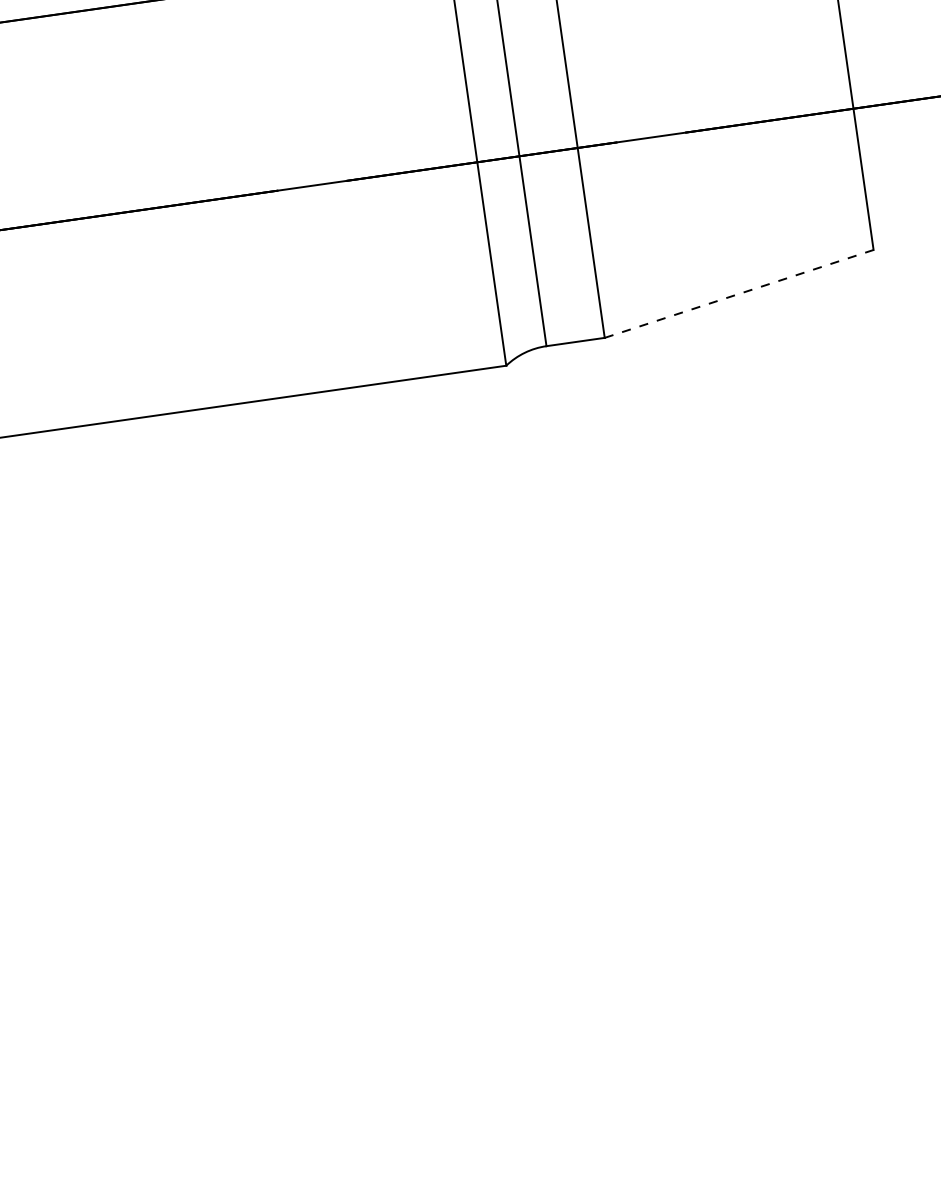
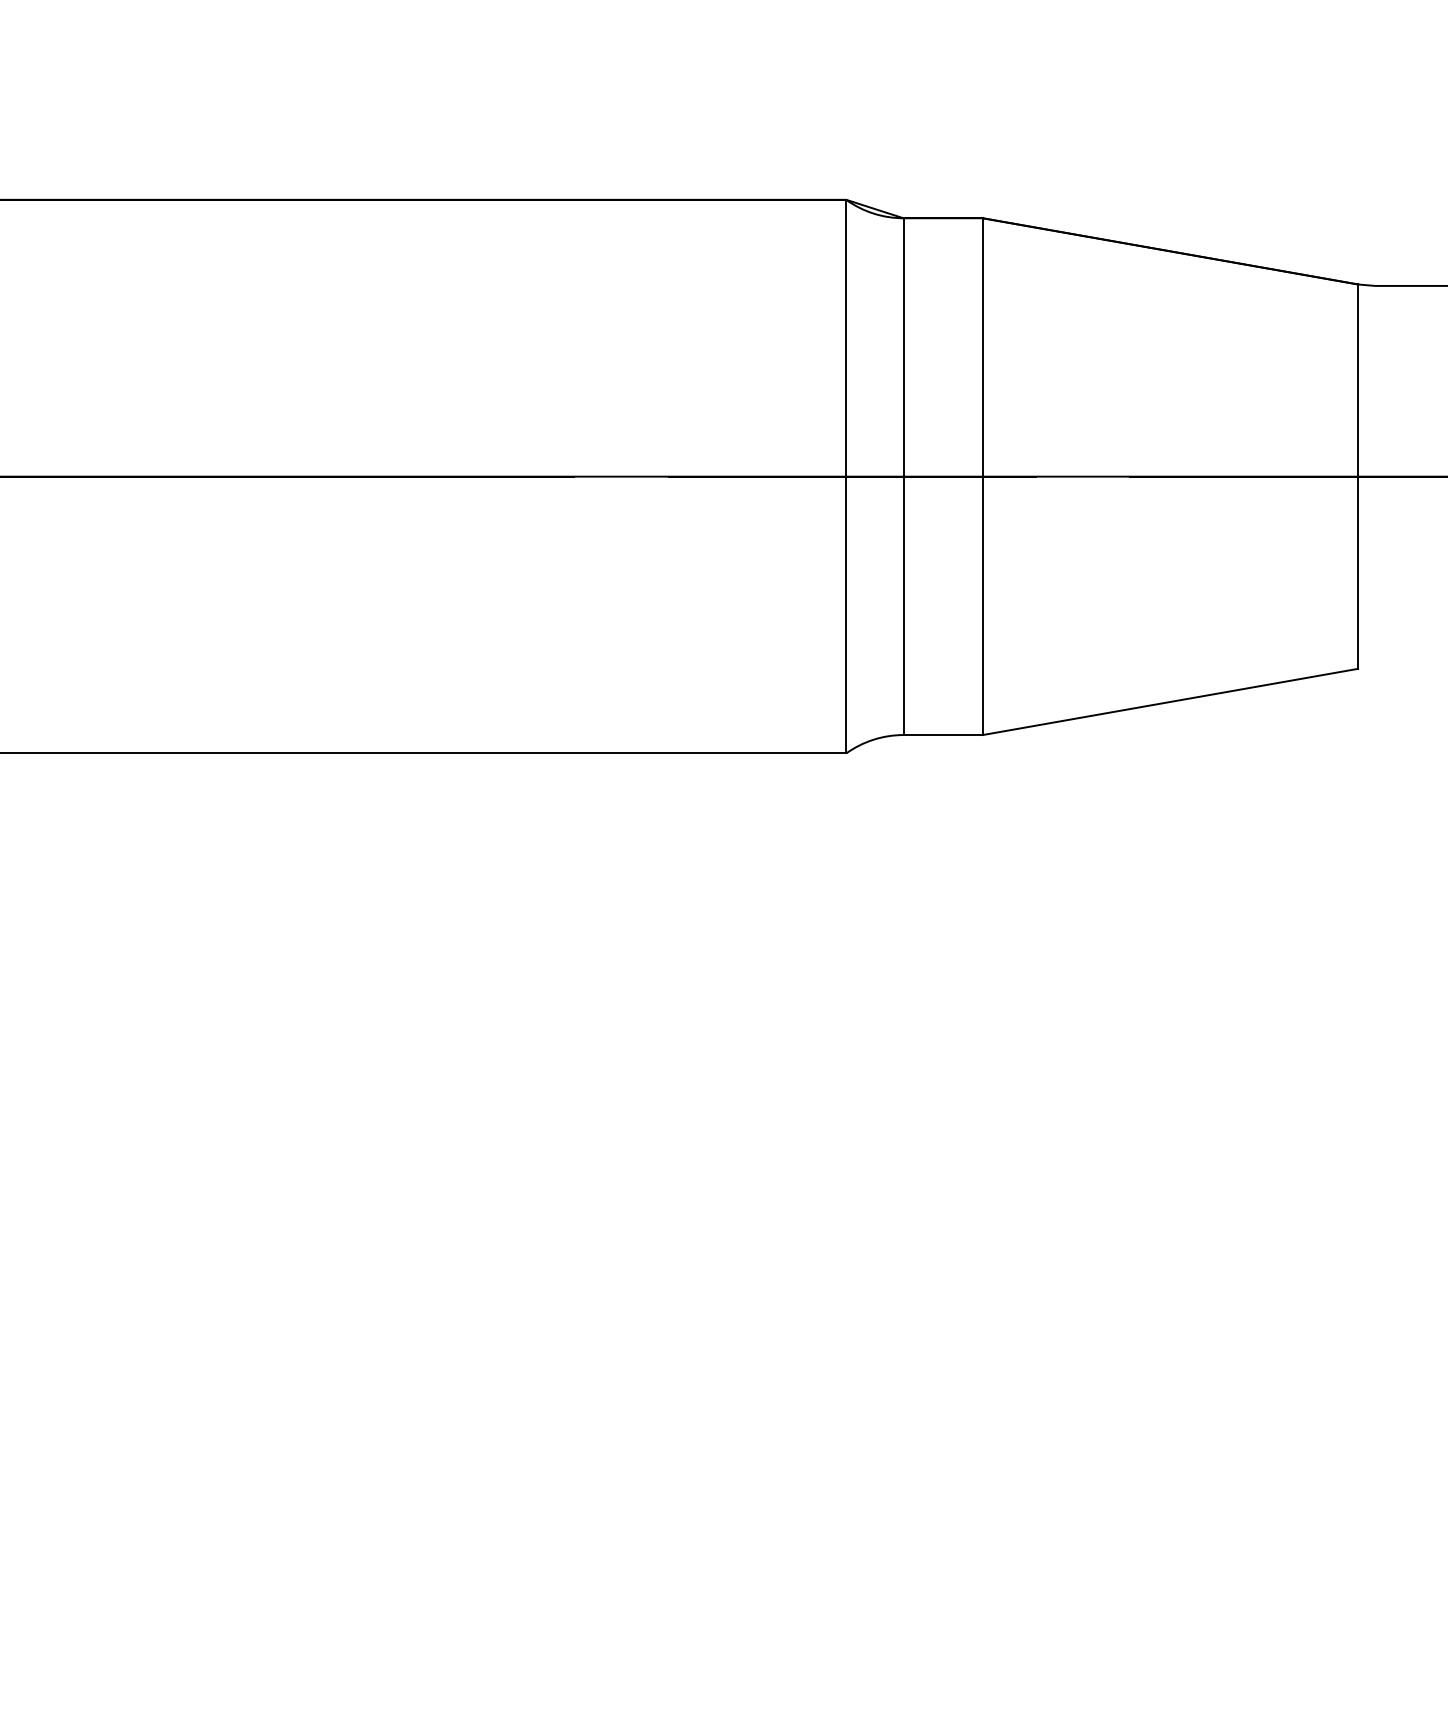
line: (739, 293) -> (1170, 701), dashed -> solid

